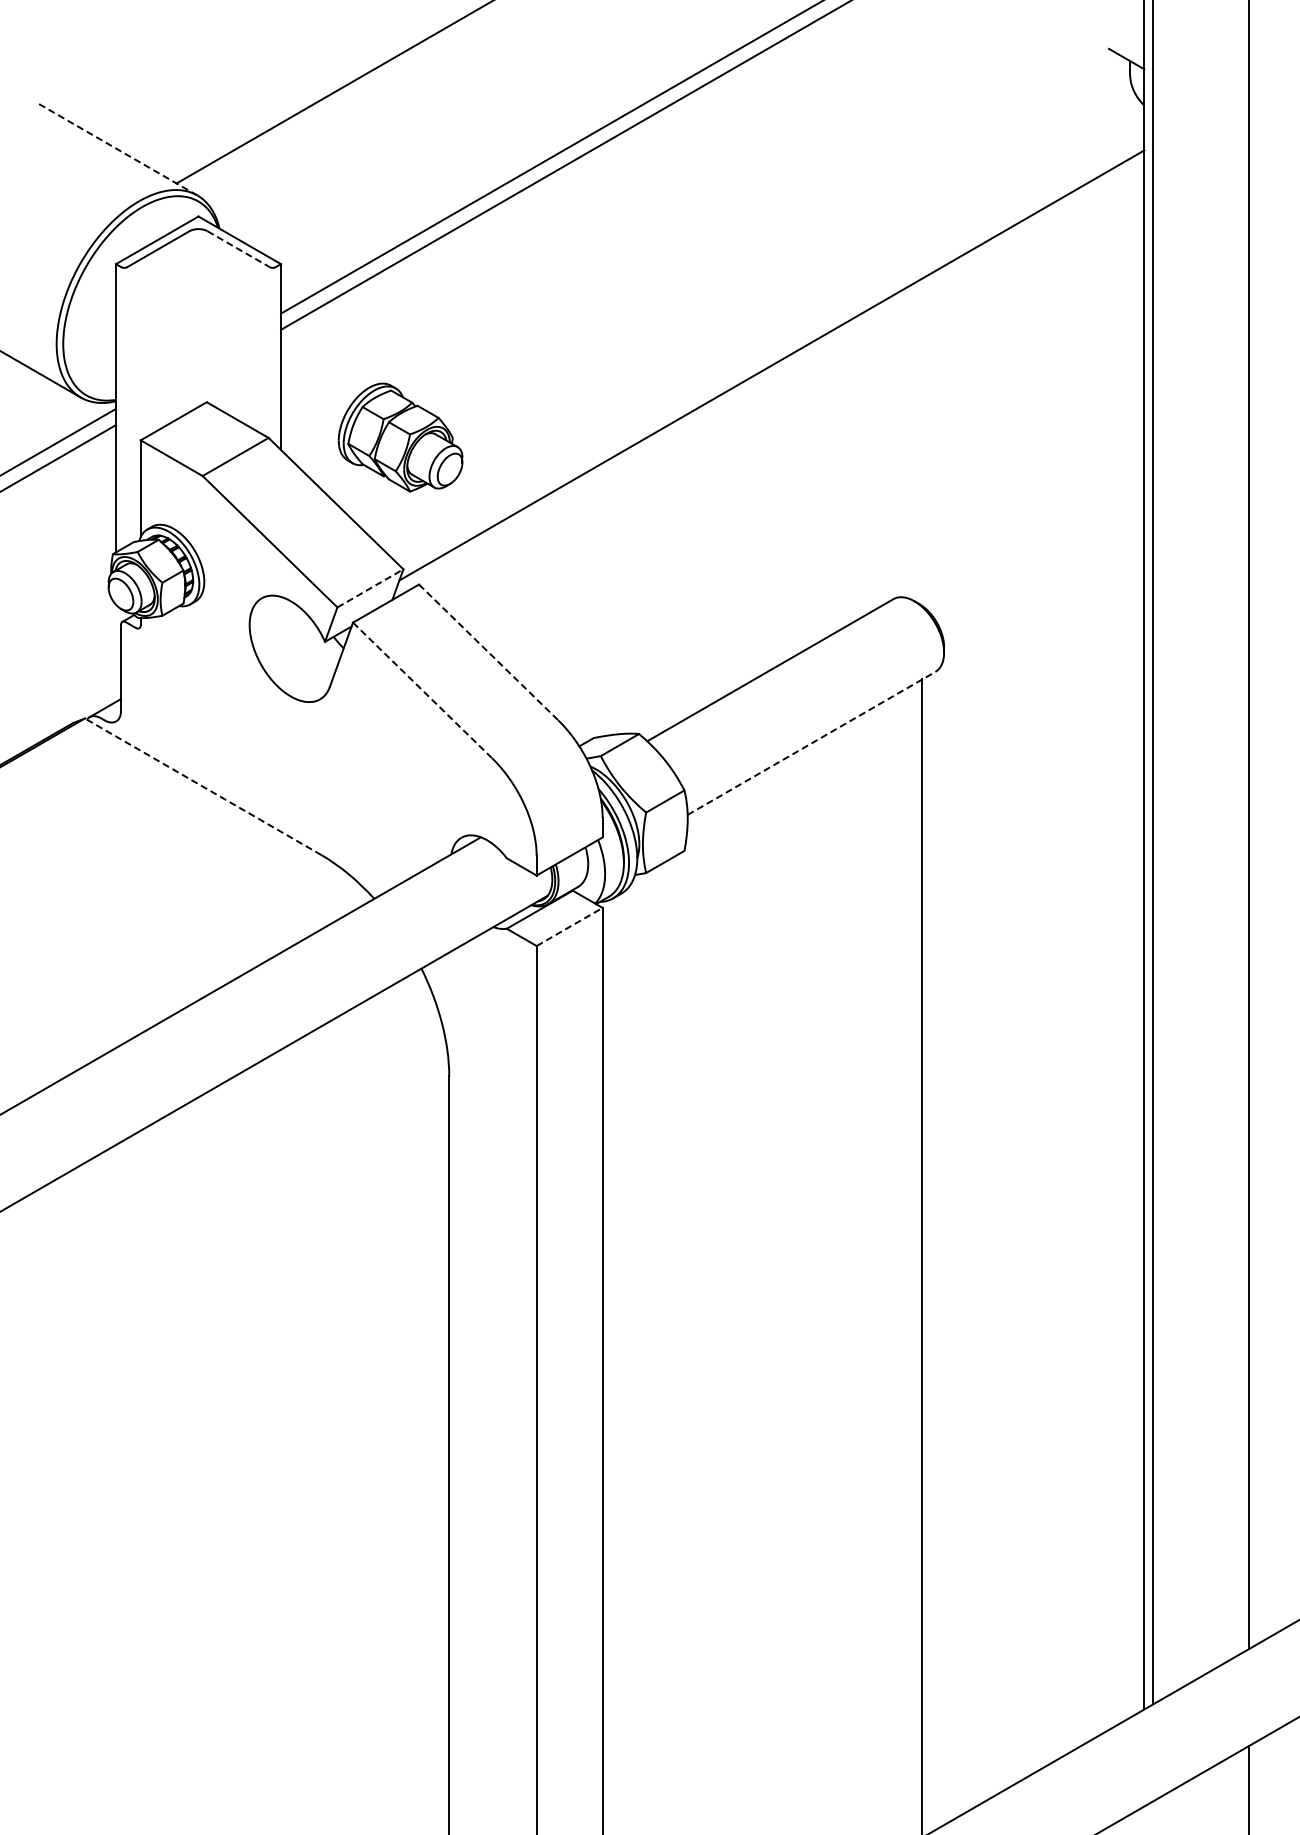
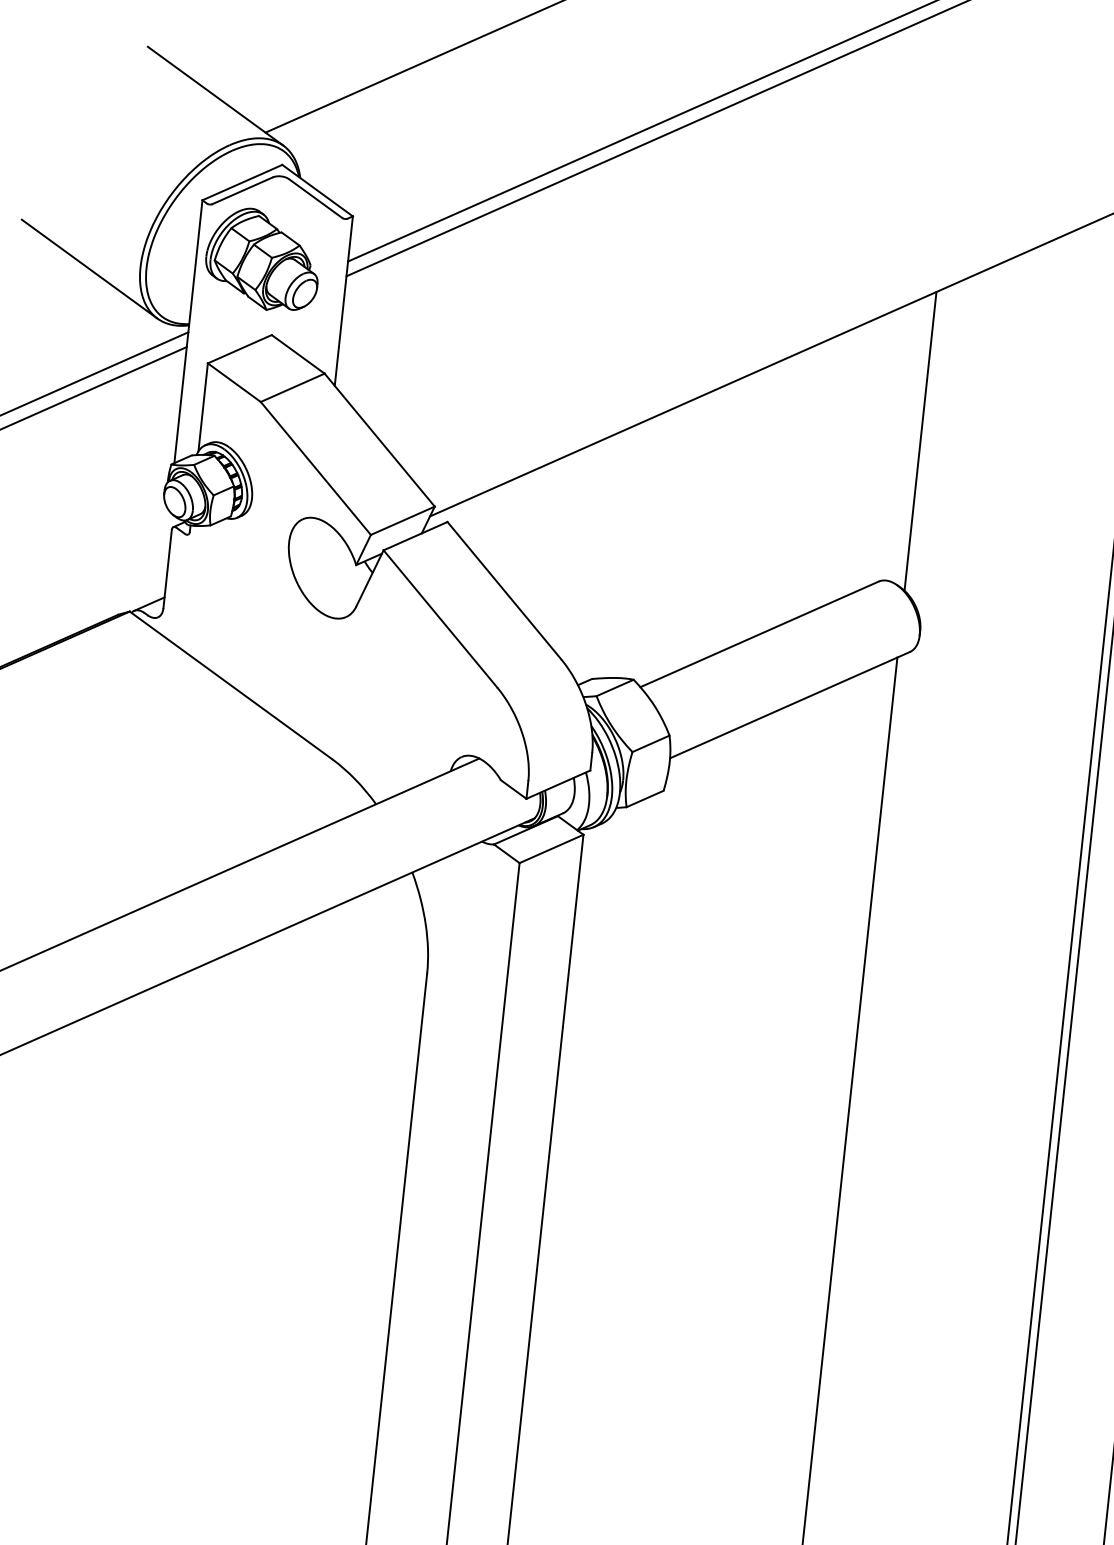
line: (118, 150) -> (215, 96), dashed -> solid
line: (238, 249) -> (315, 198), dashed -> solid
part: (400, 437) -> (262, 259), moved
line: (922, 442) -> (920, 441), added
line: (370, 588) -> (402, 520), dashed -> solid
line: (488, 652) -> (504, 590), dashed -> solid
line: (422, 690) -> (440, 618), dashed -> solid
line: (811, 743) -> (789, 705), dashed -> solid
line: (203, 786) -> (231, 685), dashed -> solid
line: (570, 926) -> (552, 848), dashed -> solid

